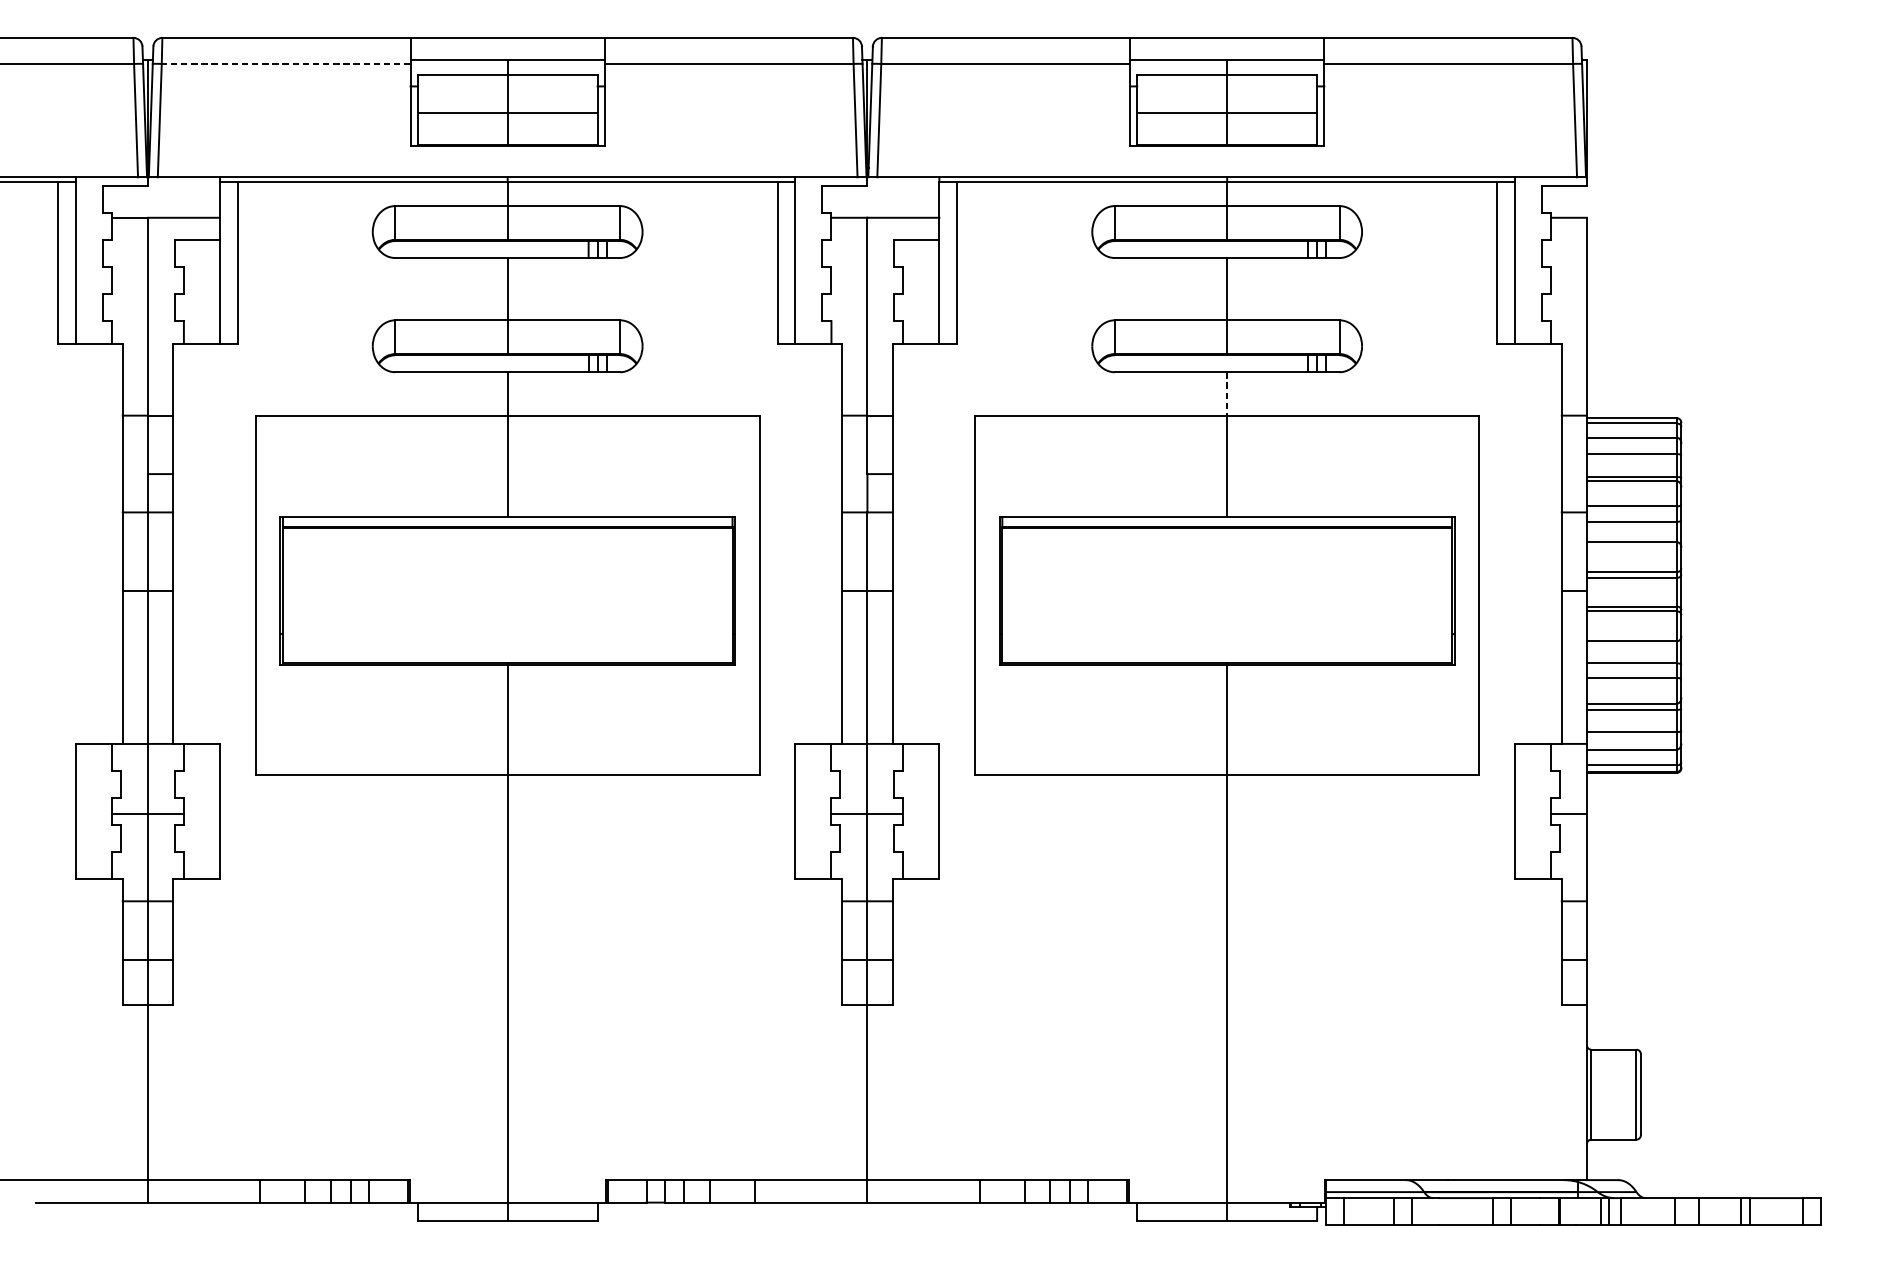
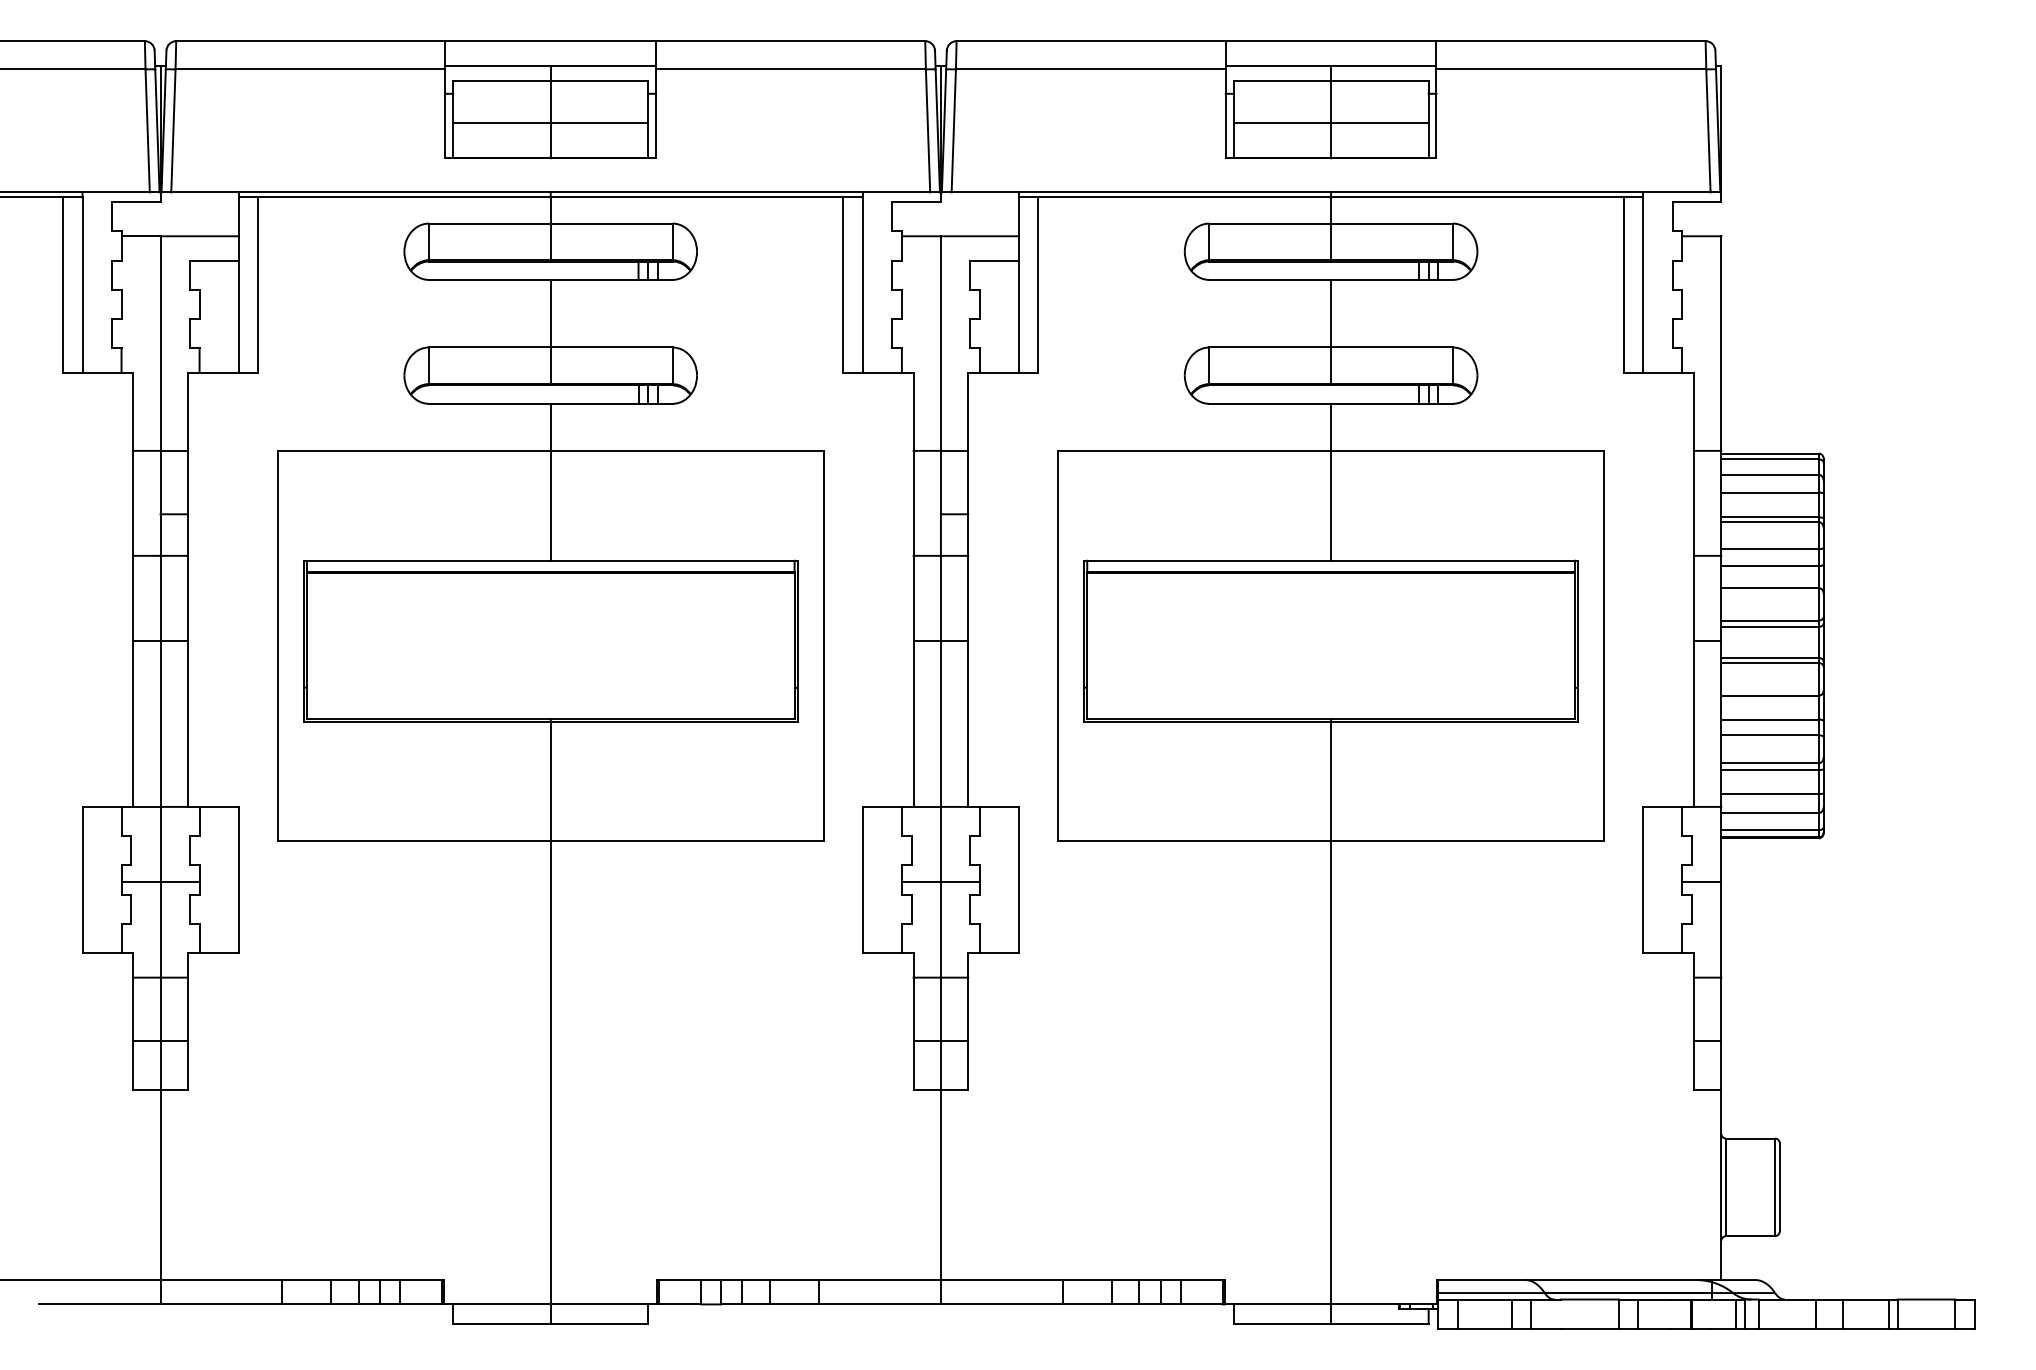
line: (286, 64) -> (310, 69), dashed -> solid
line: (1227, 394) -> (1331, 427), dashed -> solid

